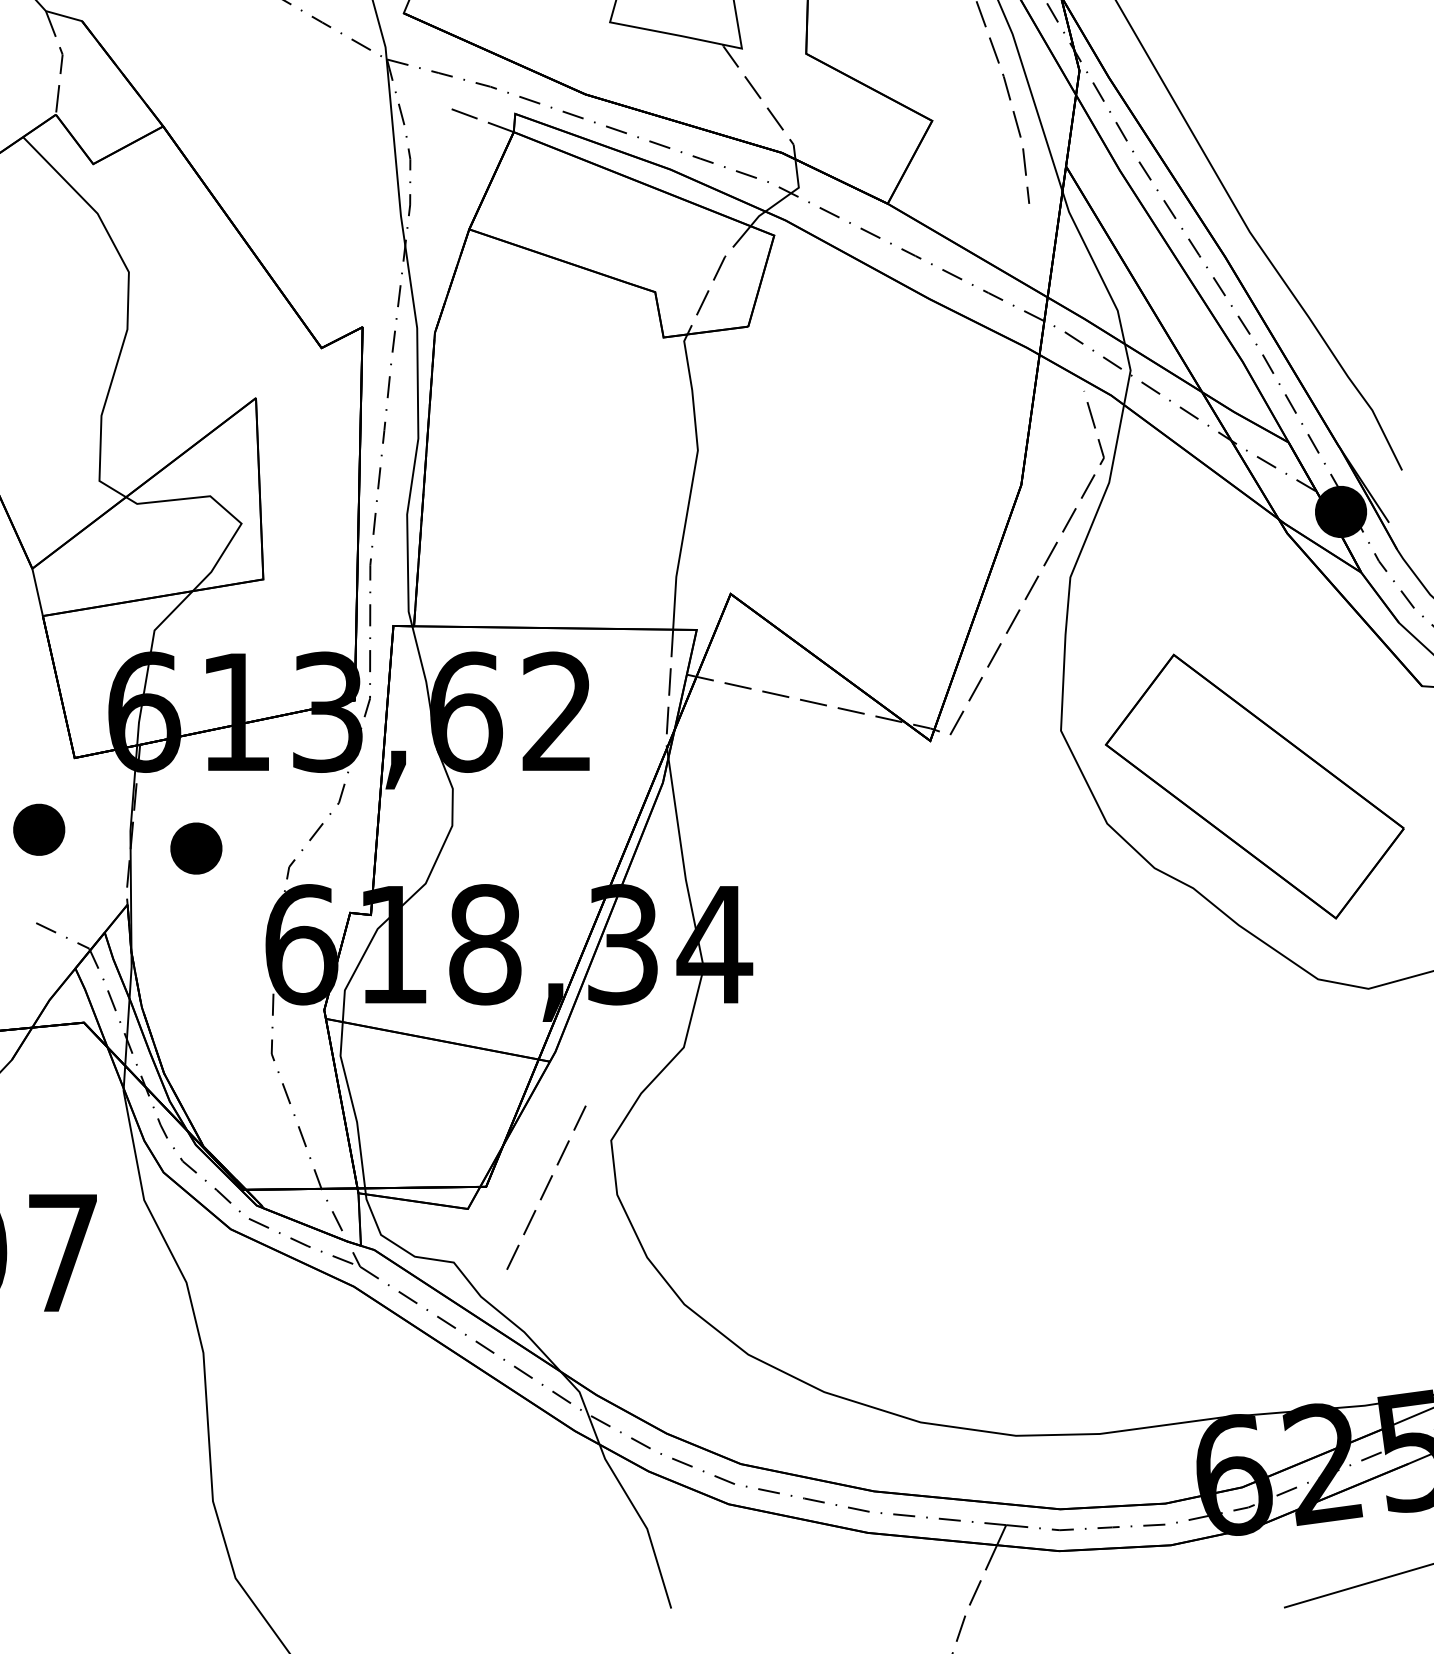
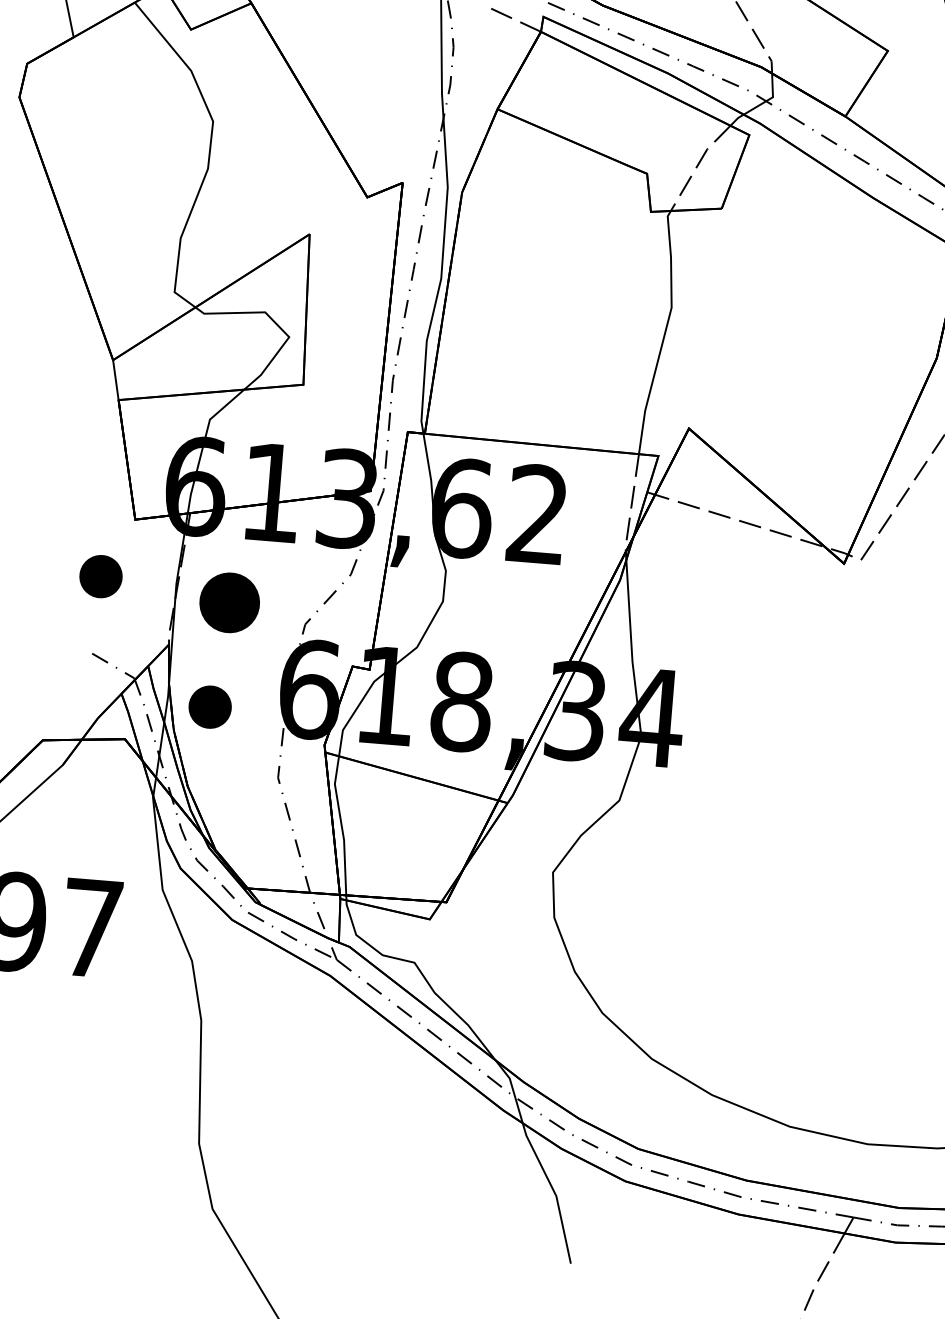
part: (196, 848) -> (229, 602), size x1.4
part: (183, 975) -> (210, 706), added
line: (546, 1187) -> (496, 906), removed

